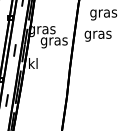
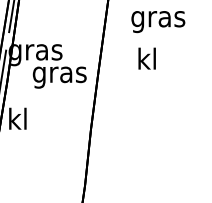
text: (97, 34) -> (146, 60), gras -> kl

